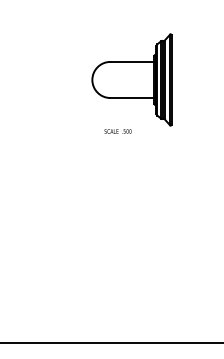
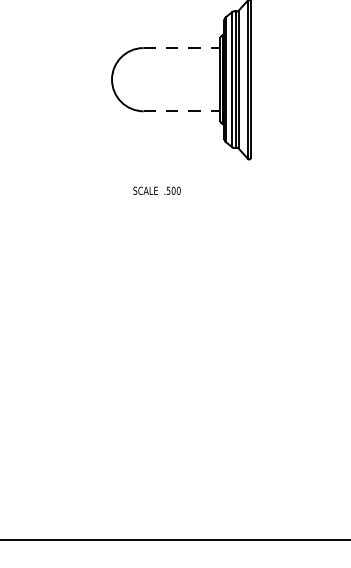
line: (132, 61) -> (182, 47), solid -> dashed
line: (132, 98) -> (182, 112), solid -> dashed
text: (117, 131) -> (156, 190), moved

